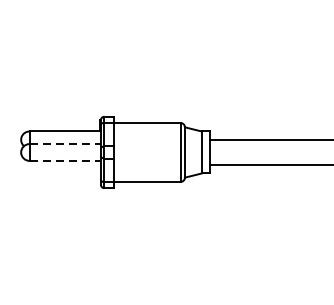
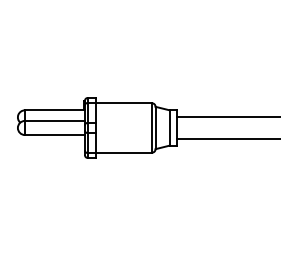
line: (65, 143) -> (55, 120), dashed -> solid
line: (65, 161) -> (55, 135), dashed -> solid

